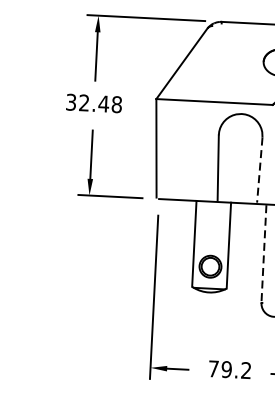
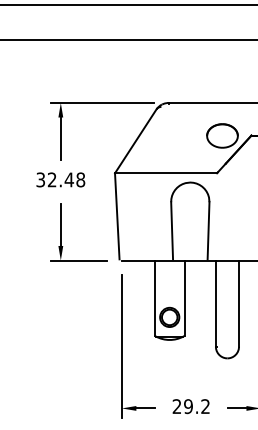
line: (259, 169) -> (208, 230), dashed -> solid
line: (263, 253) -> (215, 303), dashed -> solid
text: (213, 368) -> (176, 406), 79.2 -> 29.2

